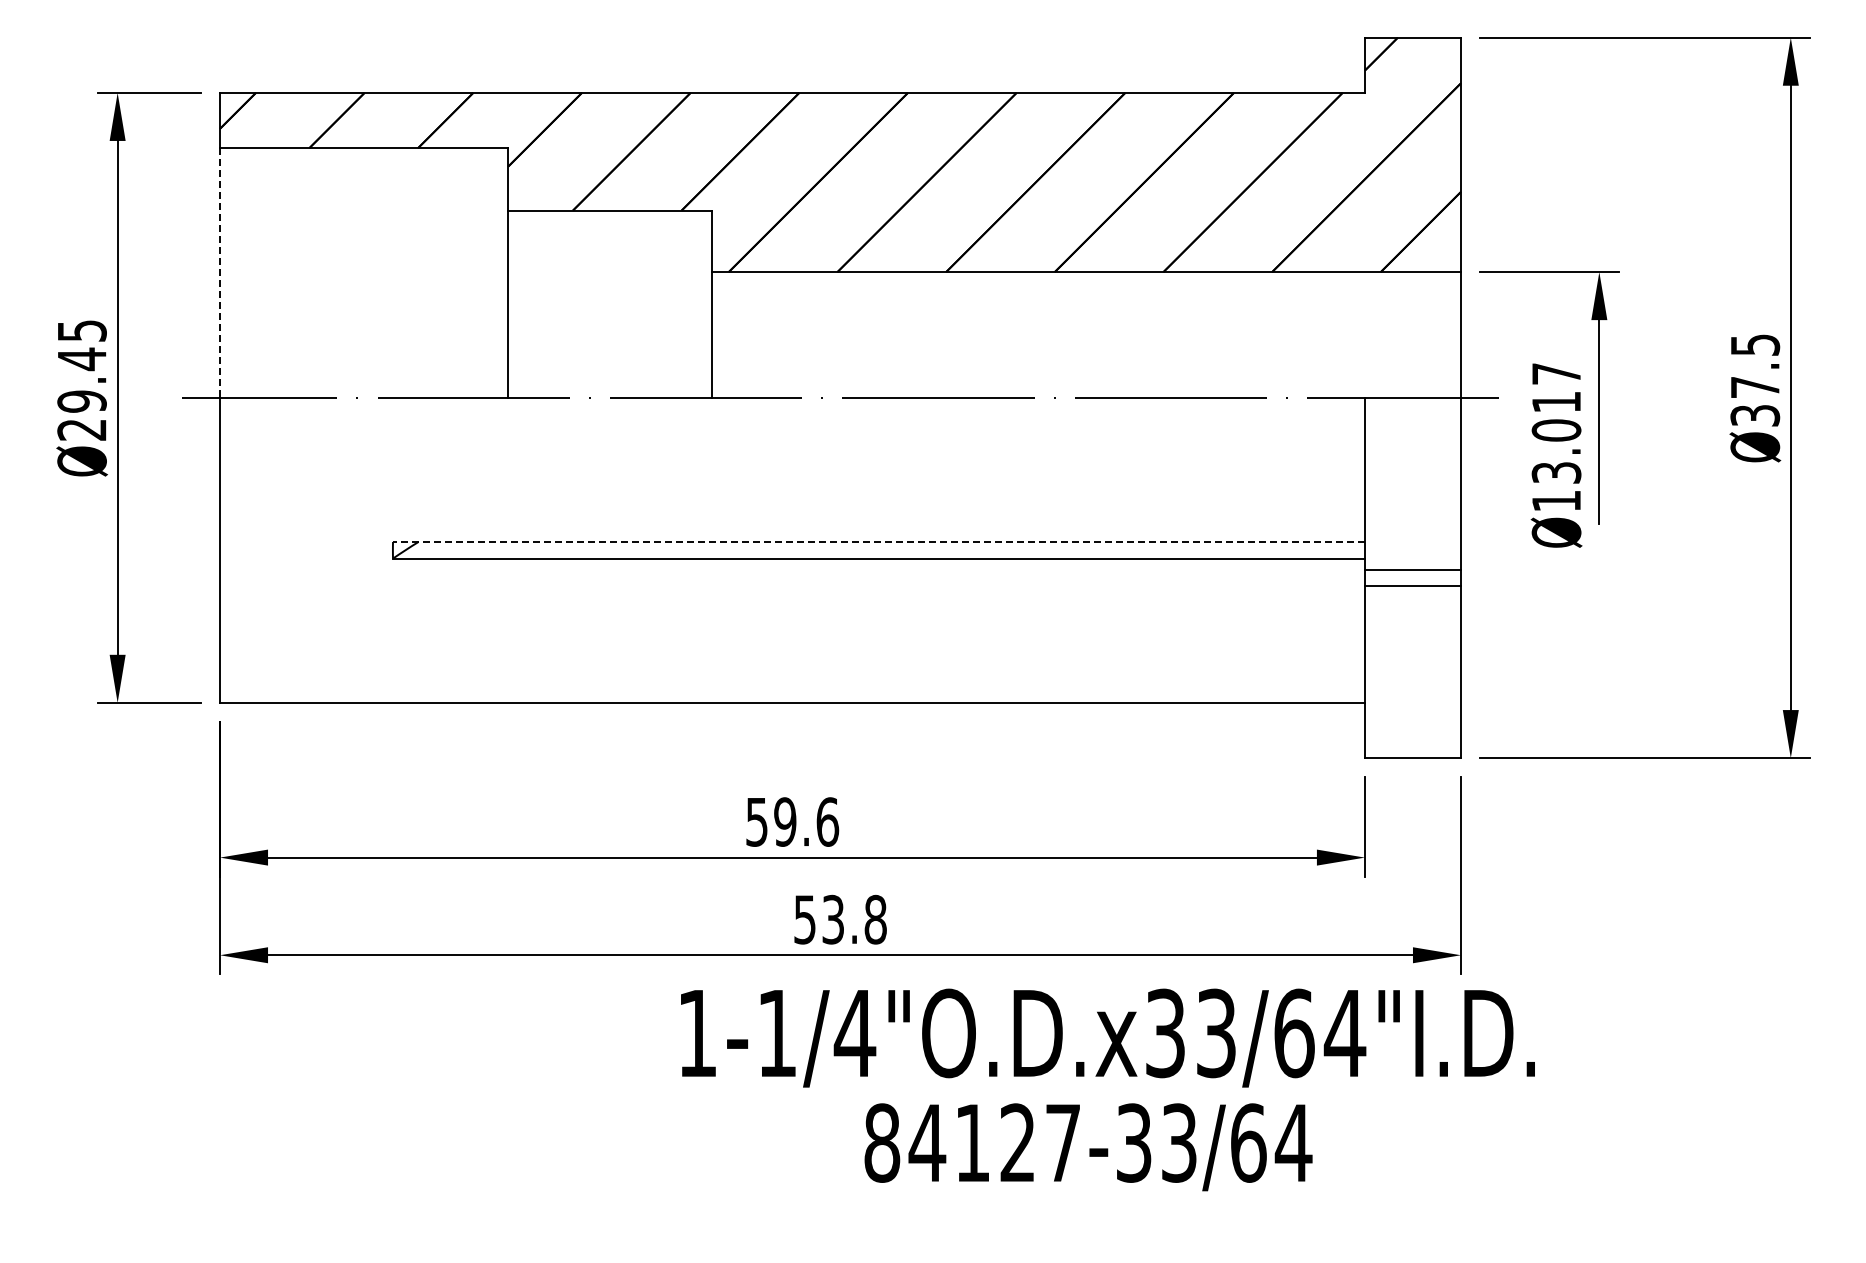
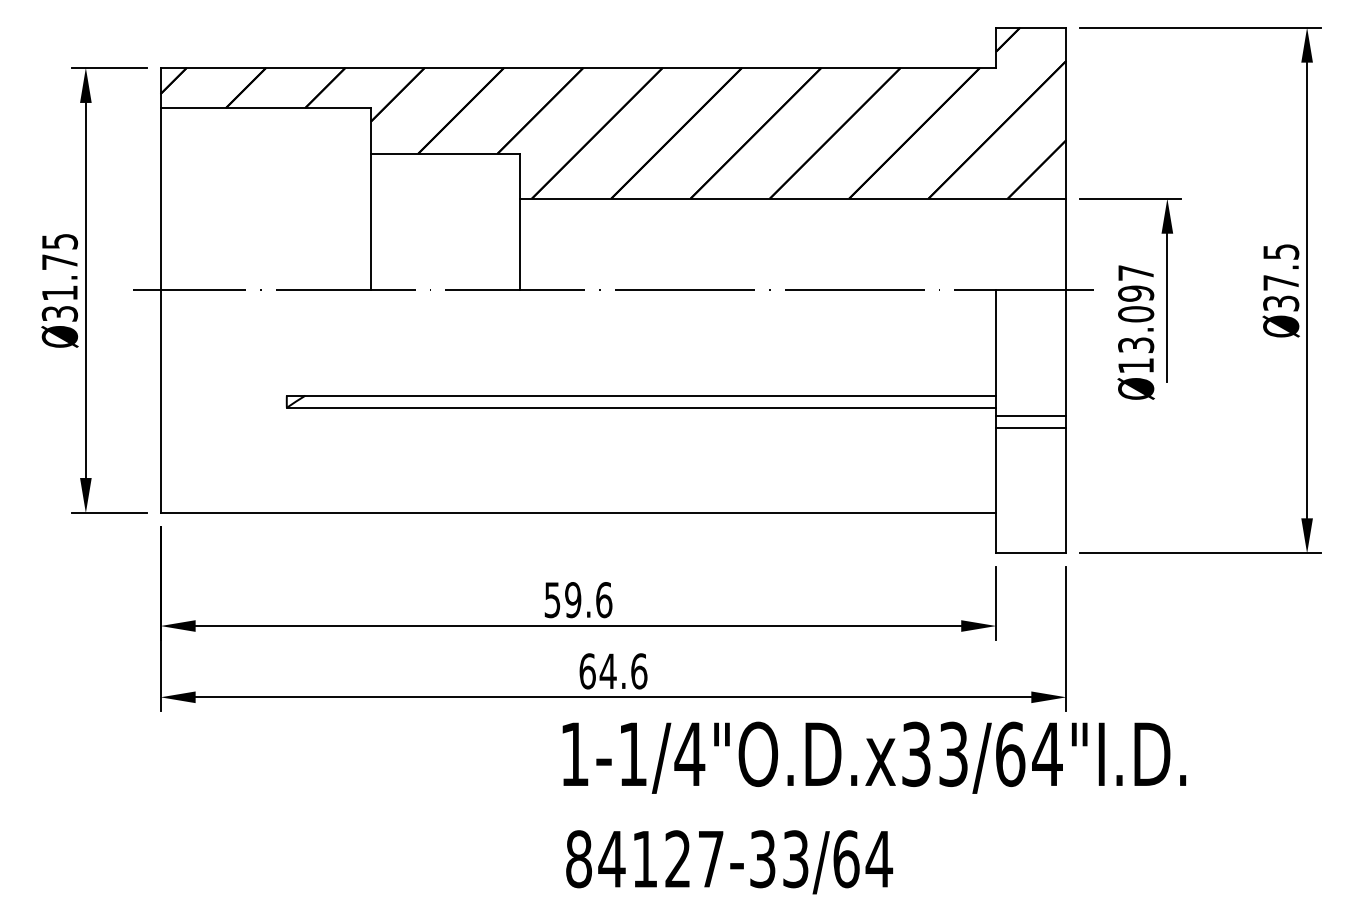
line: (220, 273) -> (160, 199), dashed -> solid
text: (81, 393) -> (59, 287), Ø29.45 -> Ø31.75
text: (1556, 402) -> (1136, 293), Ø13.017 -> Ø13.097
line: (878, 541) -> (641, 395), dashed -> solid
text: (840, 919) -> (613, 671), 53.8 -> 64.6
text: (1107, 1037) -> (874, 757), moved
text: (1088, 1147) -> (729, 862), moved

